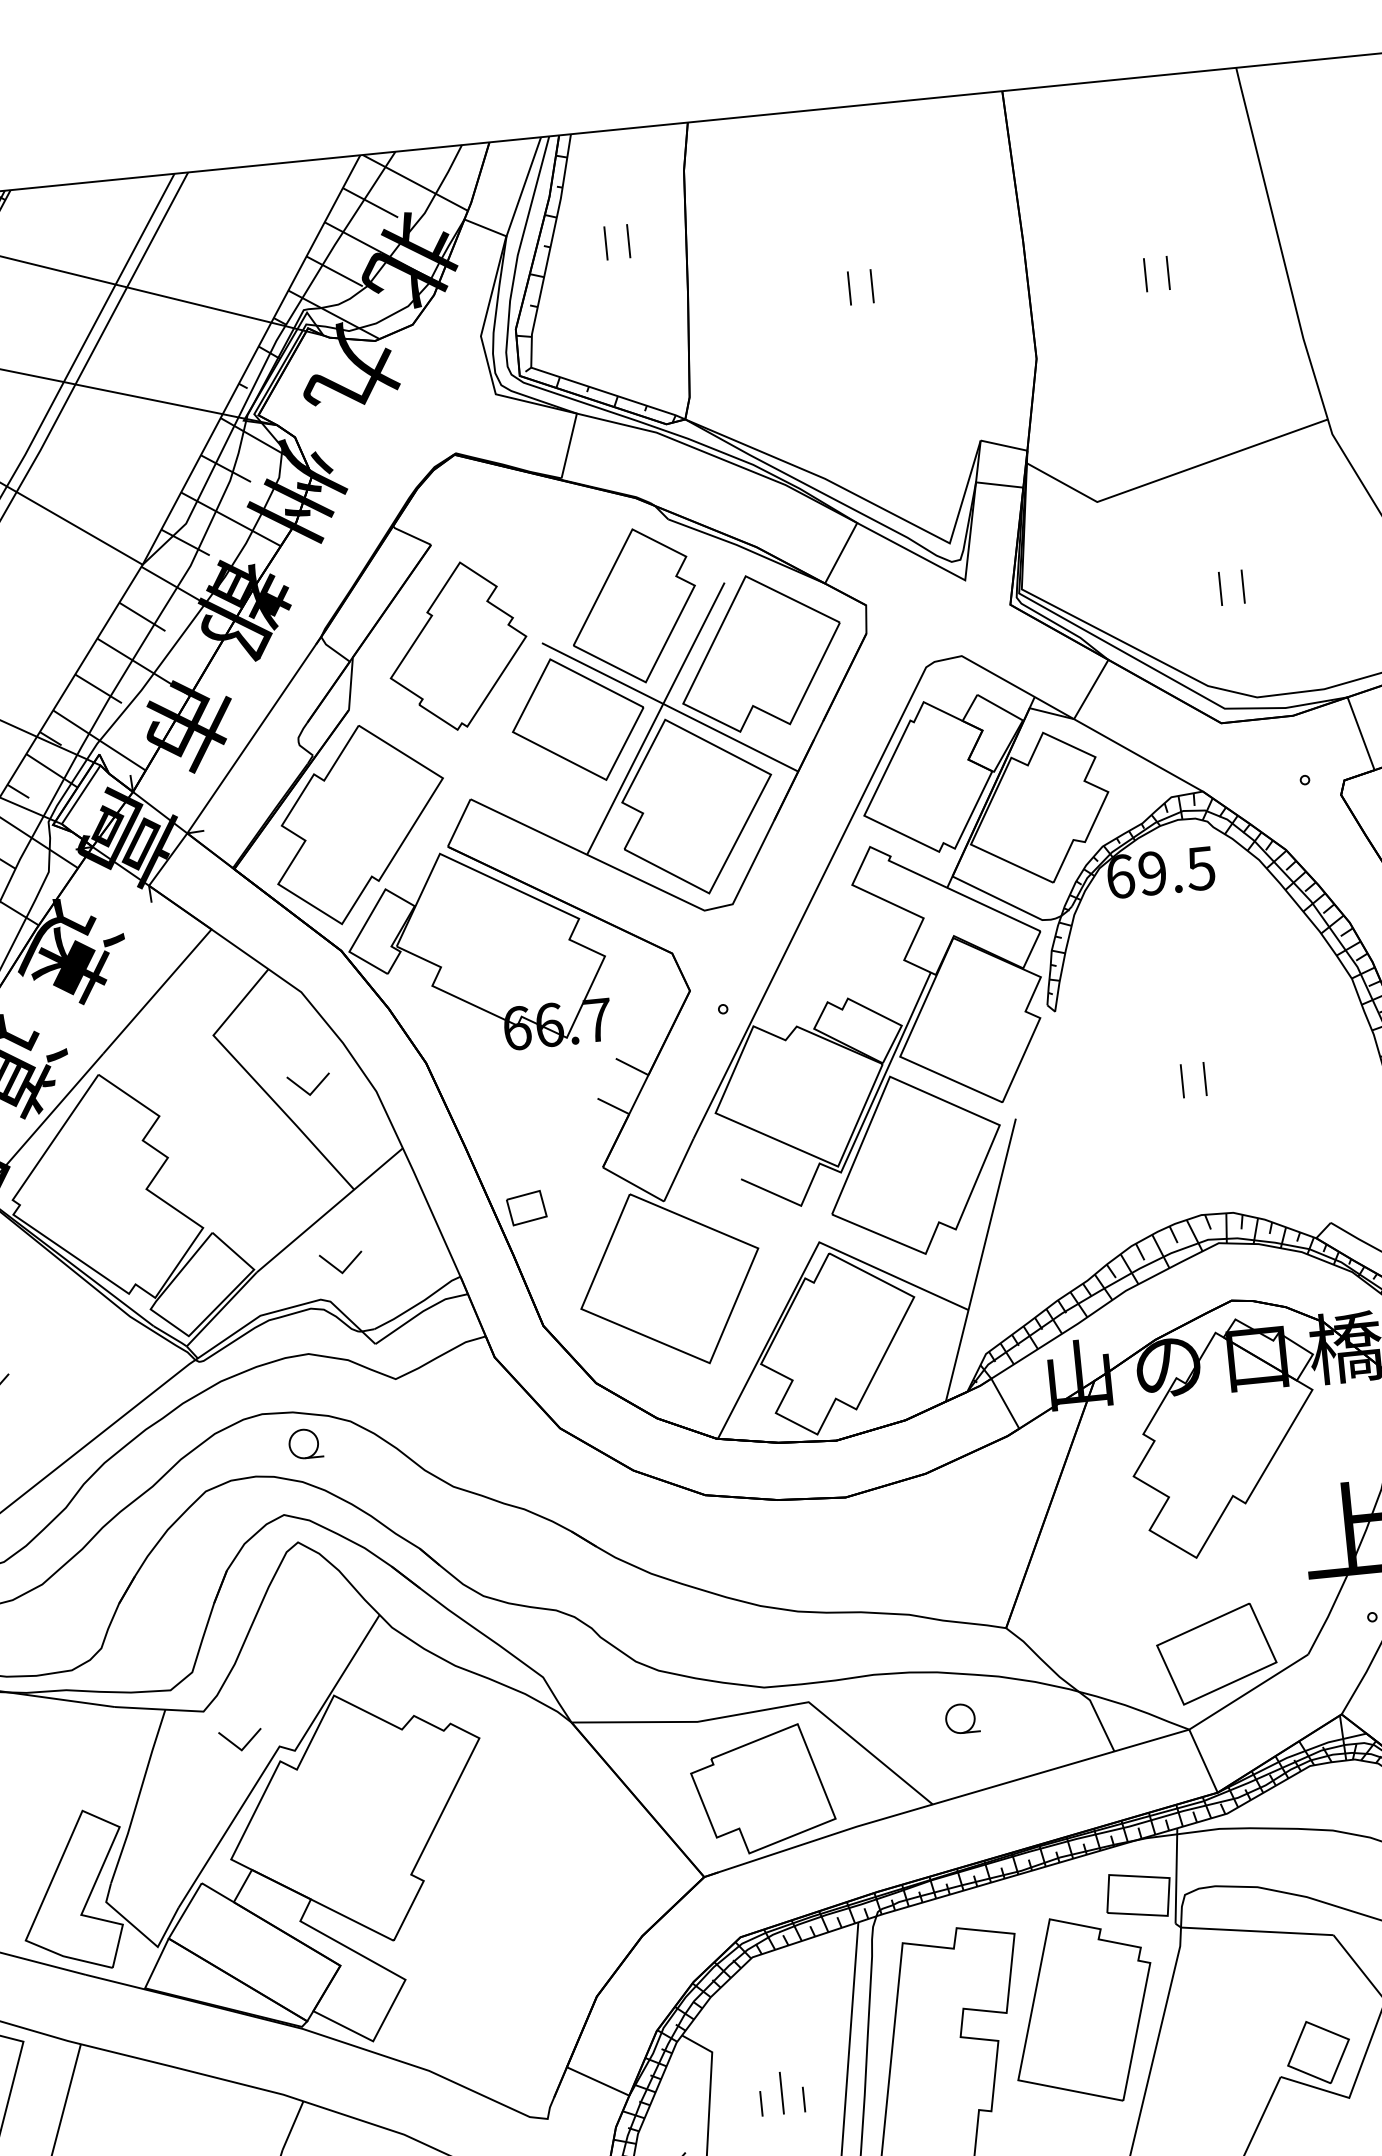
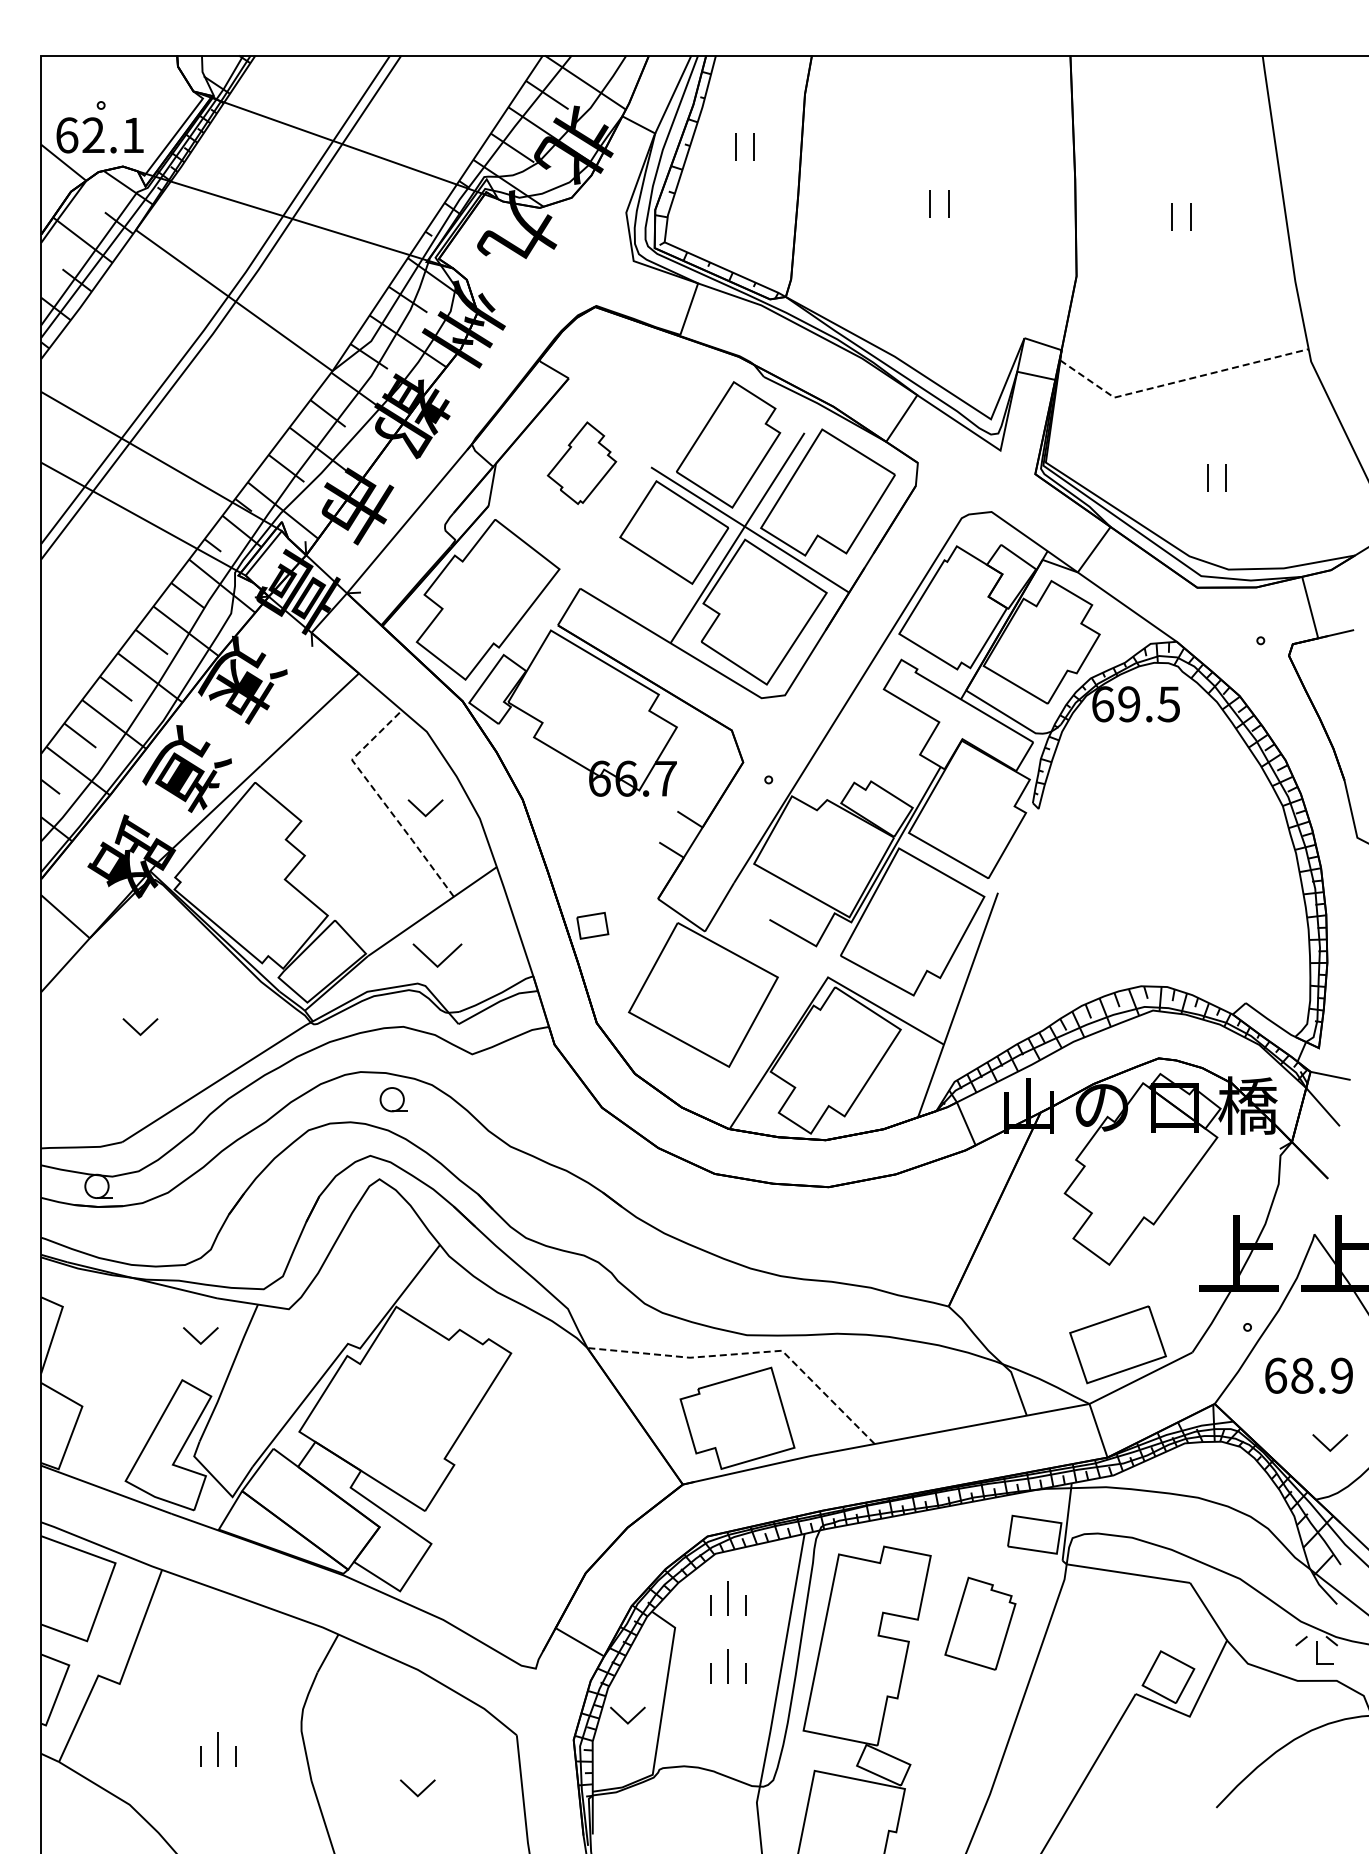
line: (1174, 474) -> (1179, 381), solid -> dashed
part: (456, 646) -> (581, 463), size x0.6
line: (254, 1080) -> (381, 799), solid -> dashed
part: (1183, 1080) -> (1137, 875), removed
part: (341, 1263) -> (437, 955), size x1.4
line: (769, 1709) -> (749, 1353), solid -> dashed
part: (962, 1718) -> (905, 1376), removed
part: (240, 1740) -> (200, 1335), moved
part: (1083, 2009) -> (980, 1623), size x0.6
part: (773, 2010) -> (728, 1598), added

